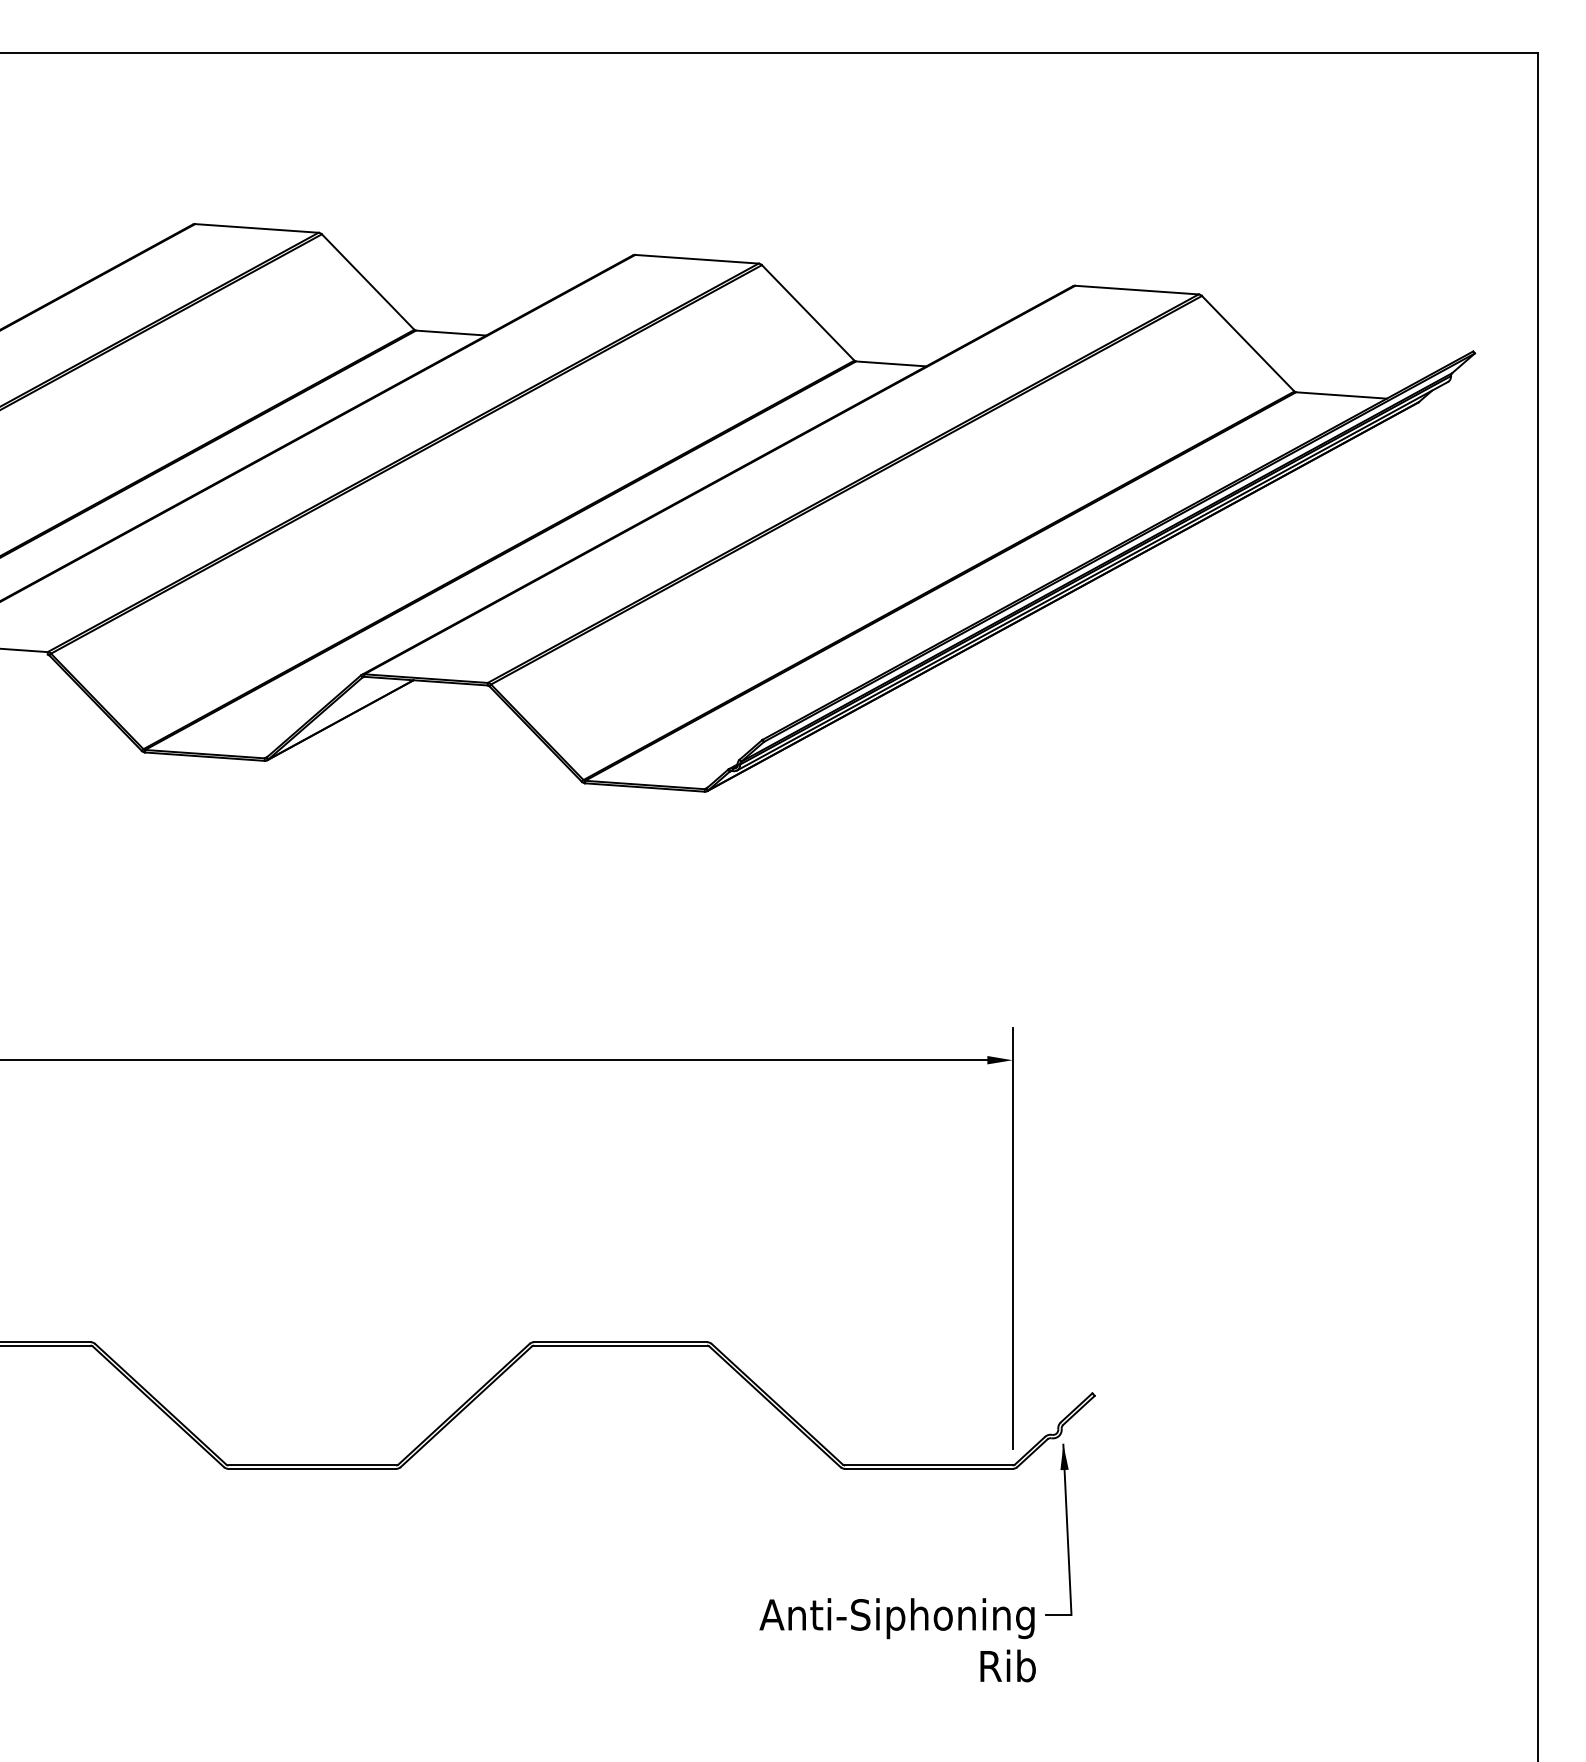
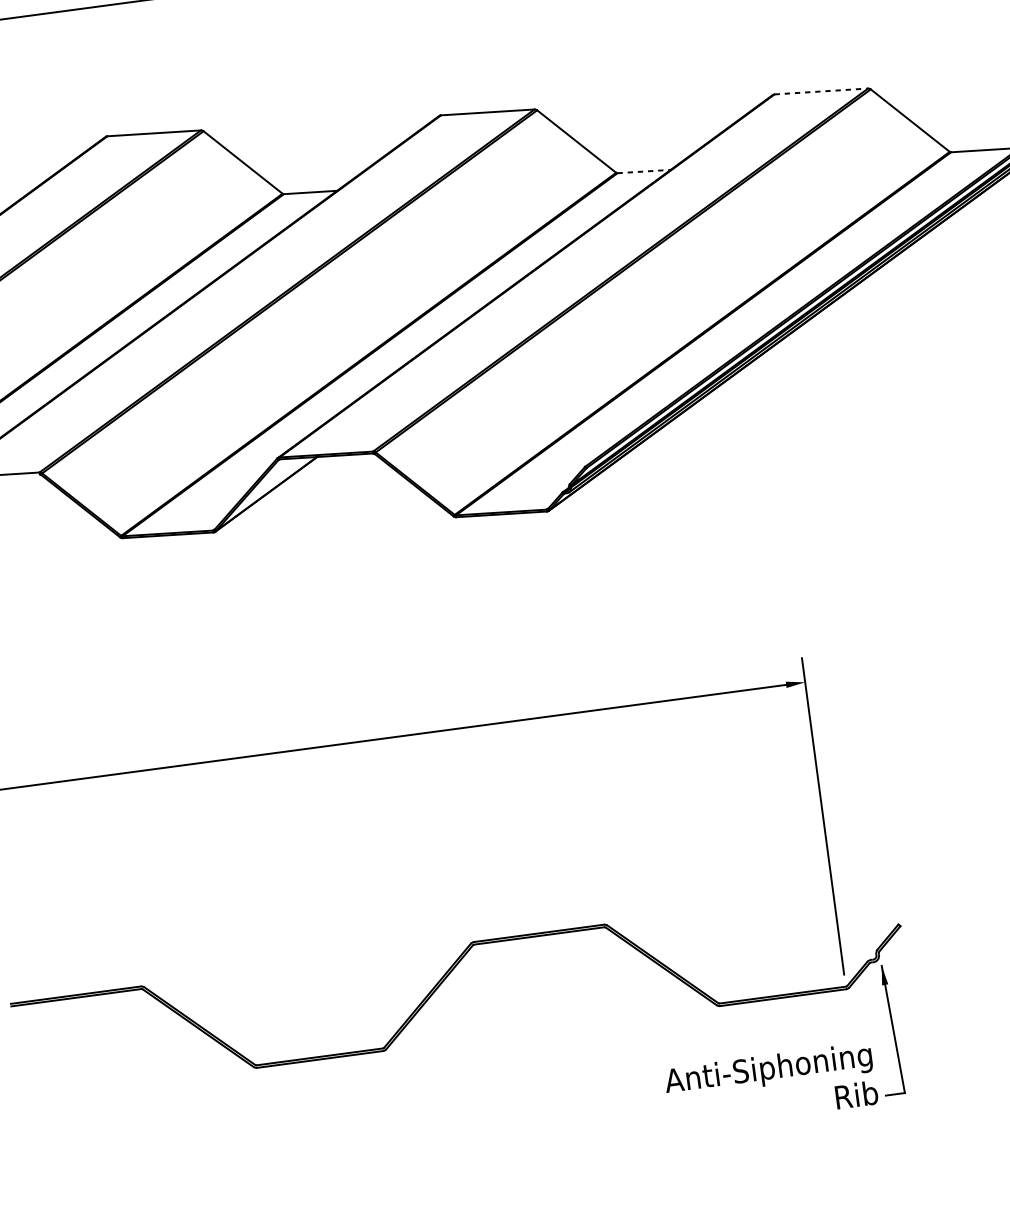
line: (1136, 290) -> (821, 91), solid -> dashed
line: (891, 363) -> (644, 171), solid -> dashed
text: (897, 1640) -> (771, 1086), moved

